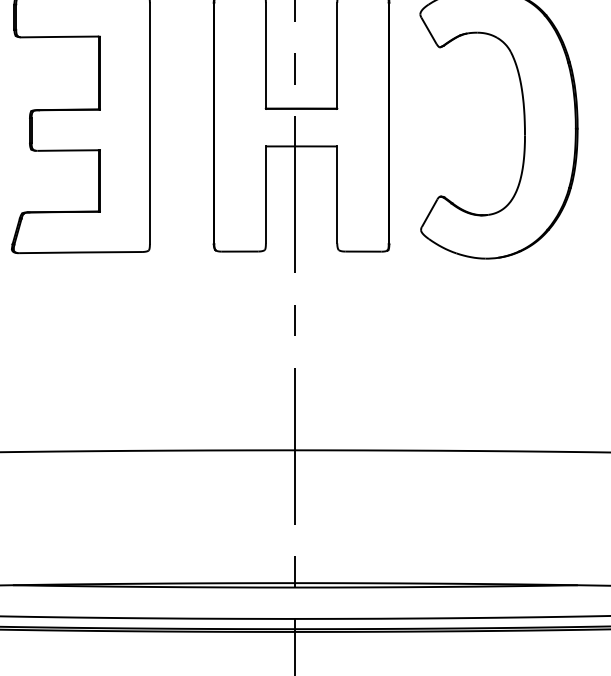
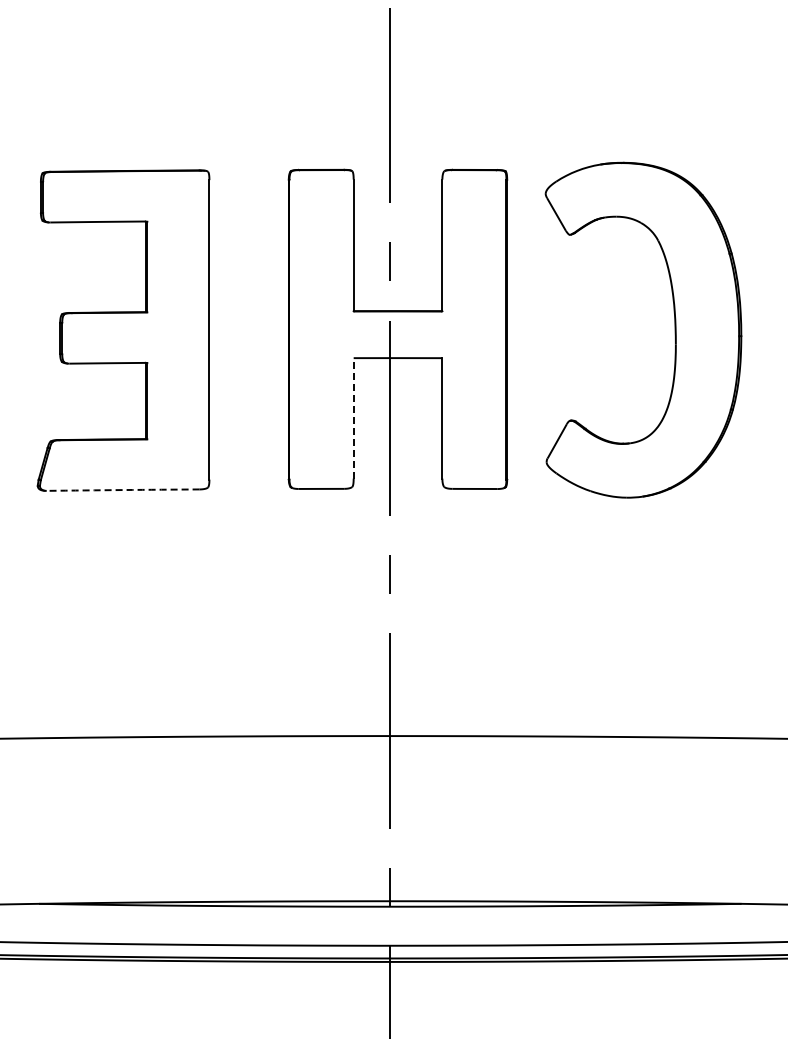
line: (265, 194) -> (353, 417), solid -> dashed
arc: (80, 252) -> (123, 490), solid -> dashed

